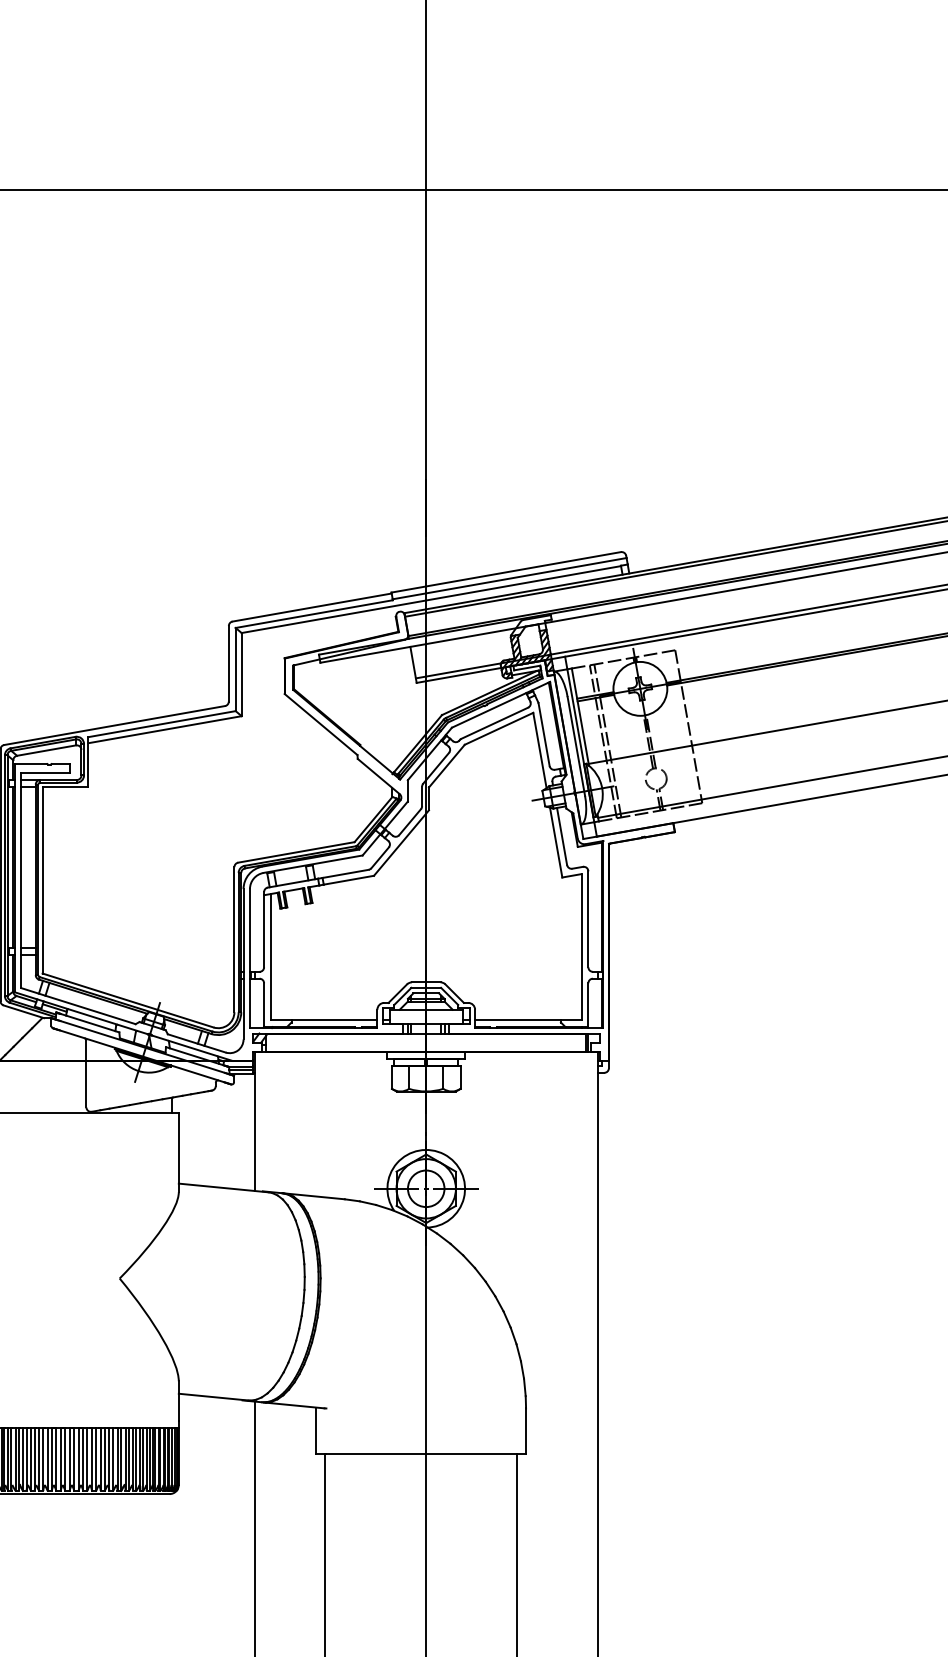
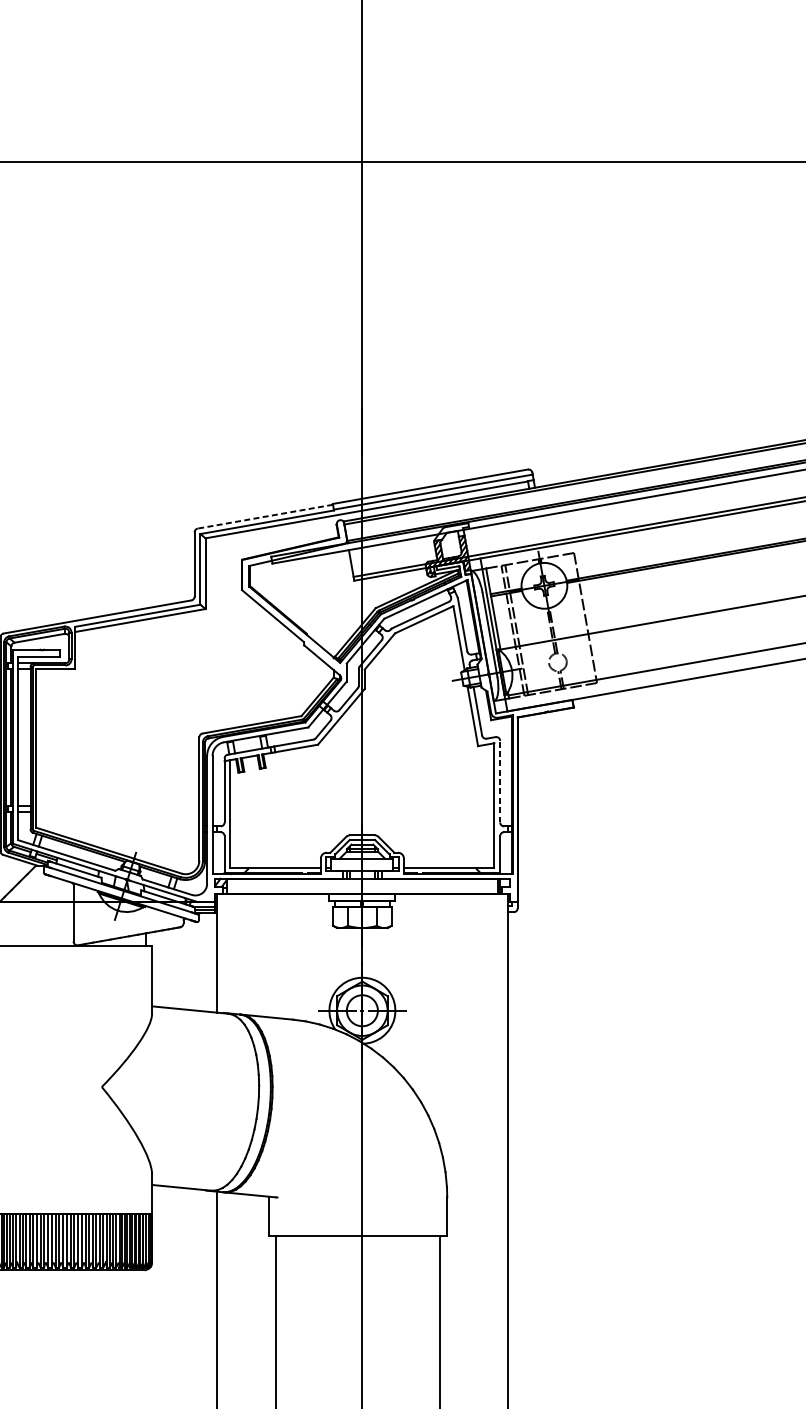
line: (312, 607) -> (265, 516), solid -> dashed
line: (588, 919) -> (500, 781), solid -> dashed

